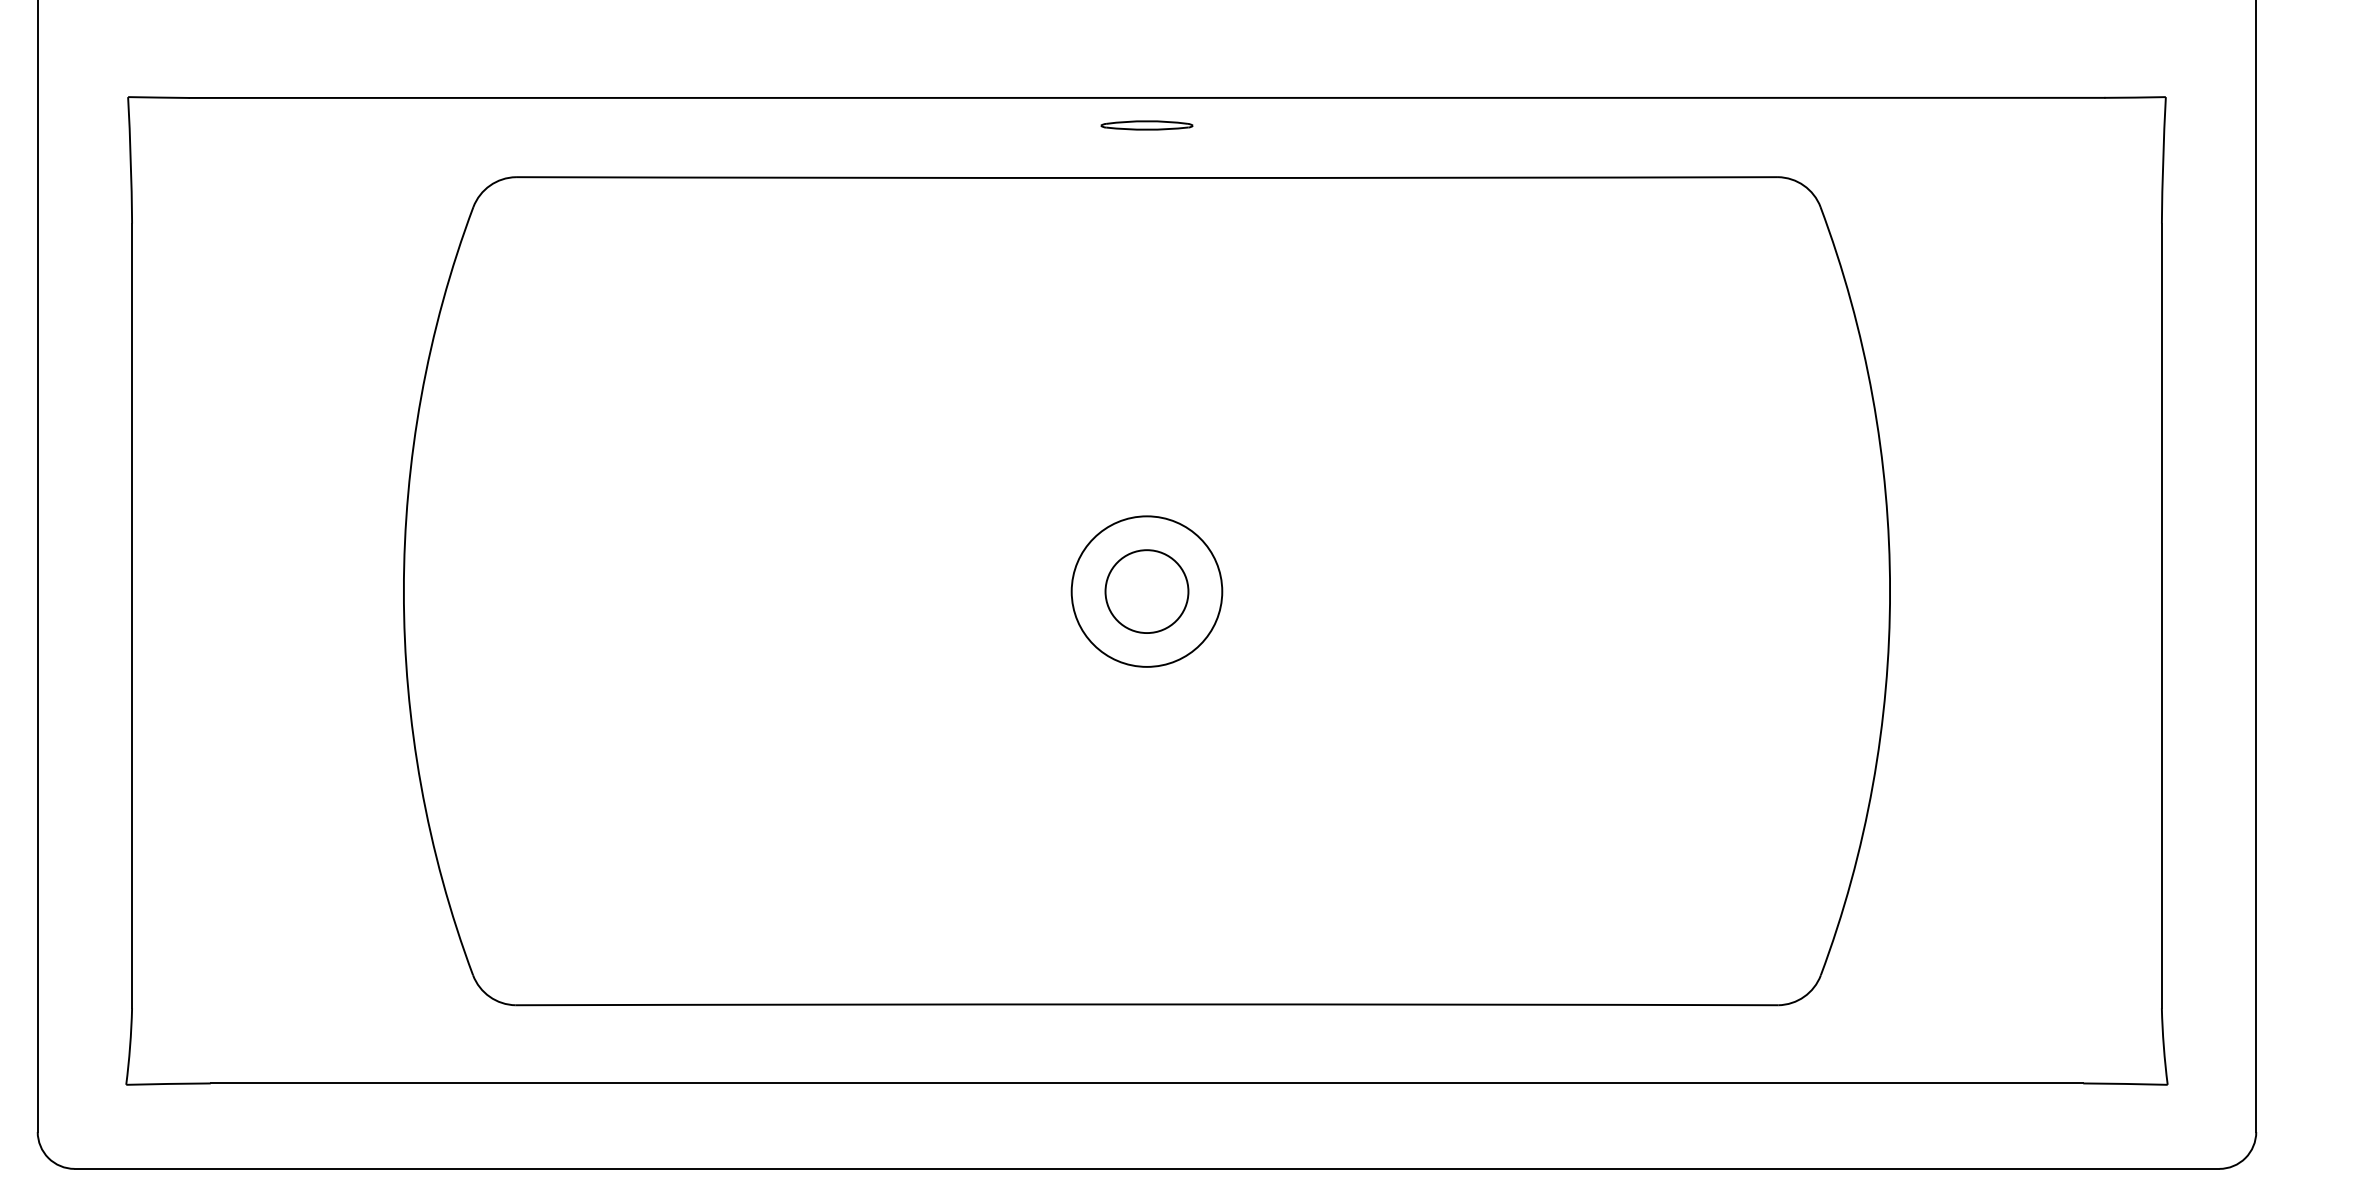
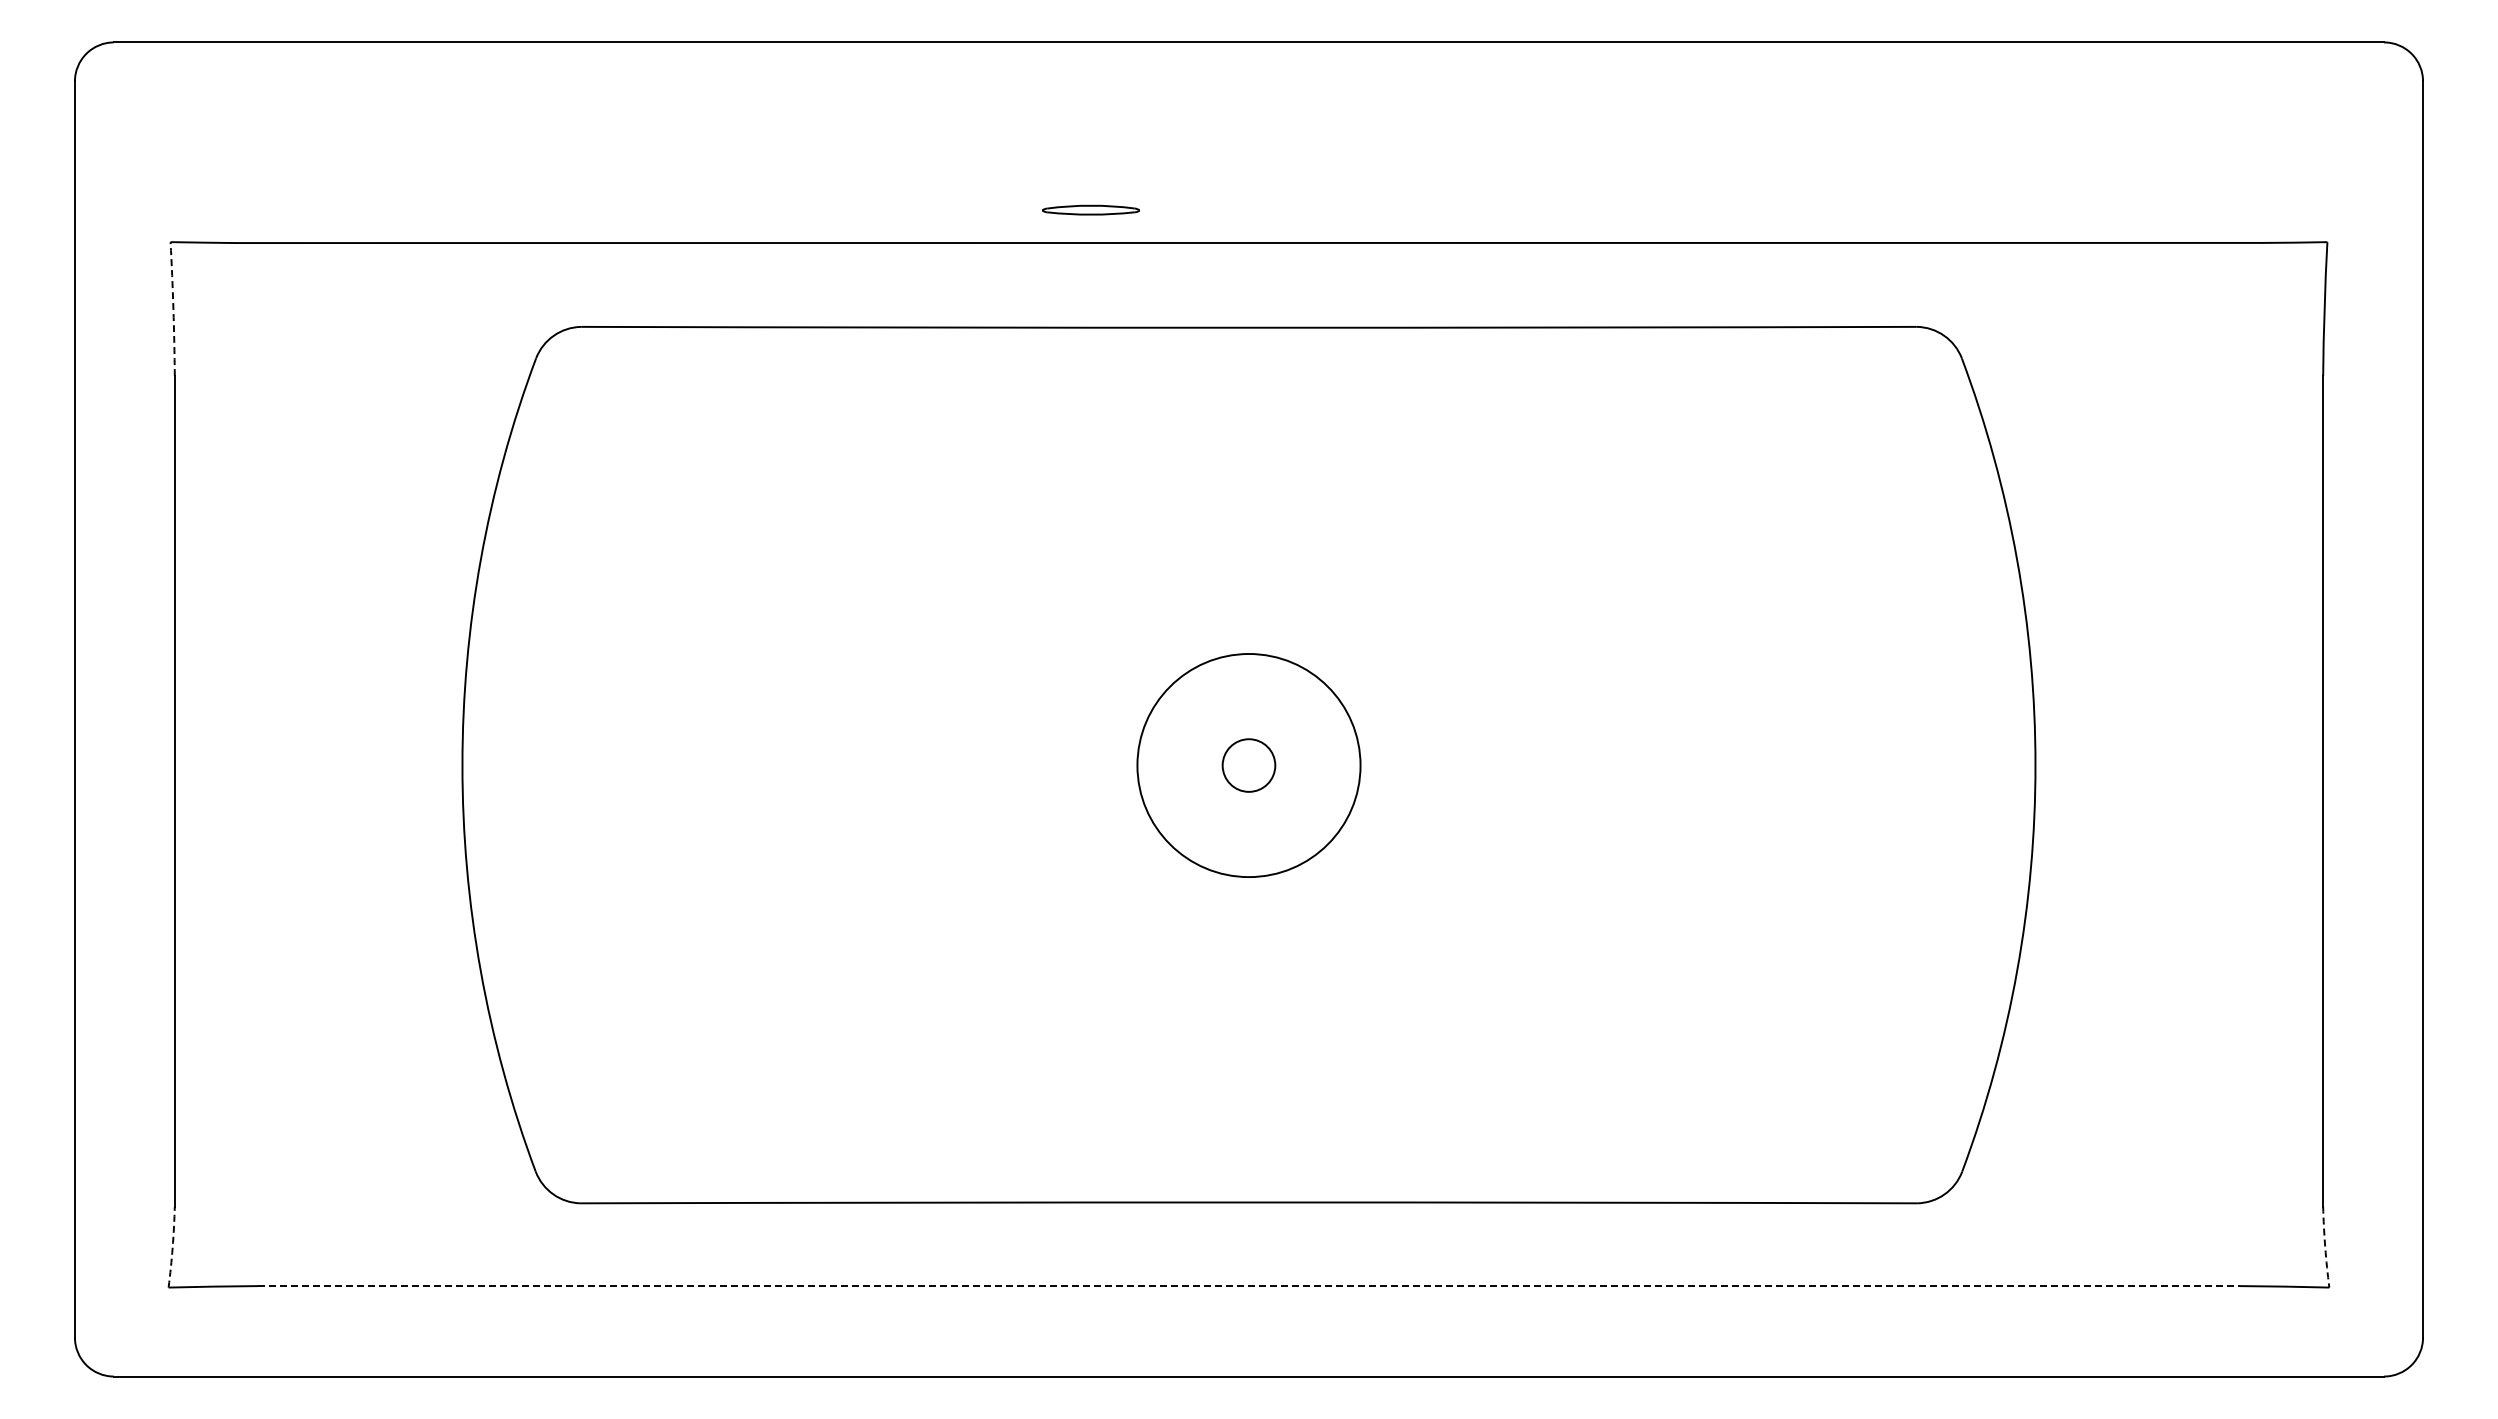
part: (1146, 124) -> (1090, 209), moved
arc: (130, 160) -> (173, 309), solid -> dashed
circle: (1146, 591) -> (1248, 765), size x0.6
circle: (1146, 591) -> (1248, 765), size x1.4
arc: (129, 1046) -> (172, 1247), solid -> dashed
arc: (2164, 1046) -> (2325, 1247), solid -> dashed
line: (1147, 1083) -> (1249, 1286), solid -> dashed

